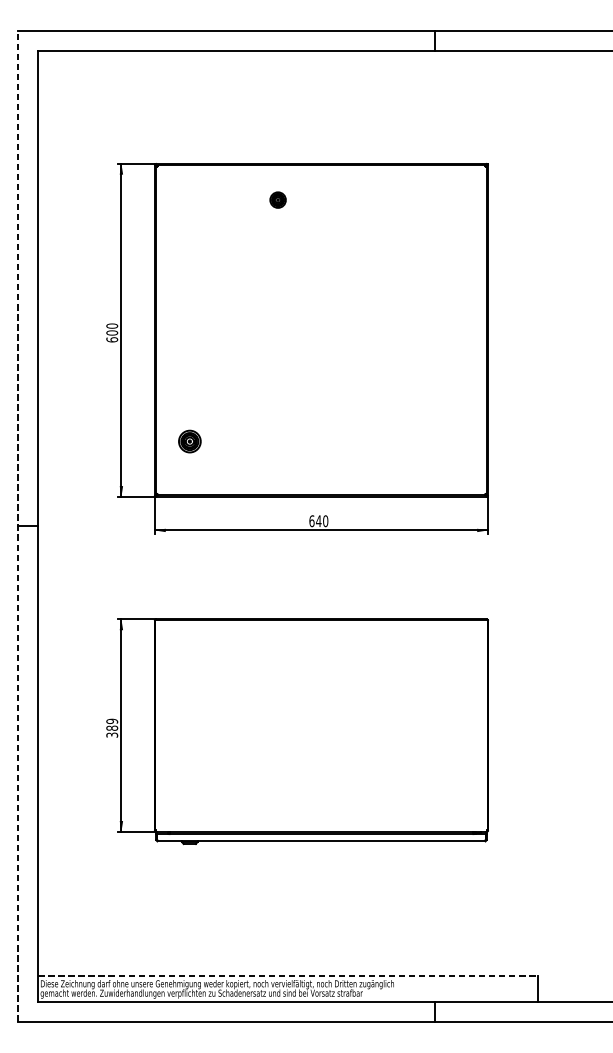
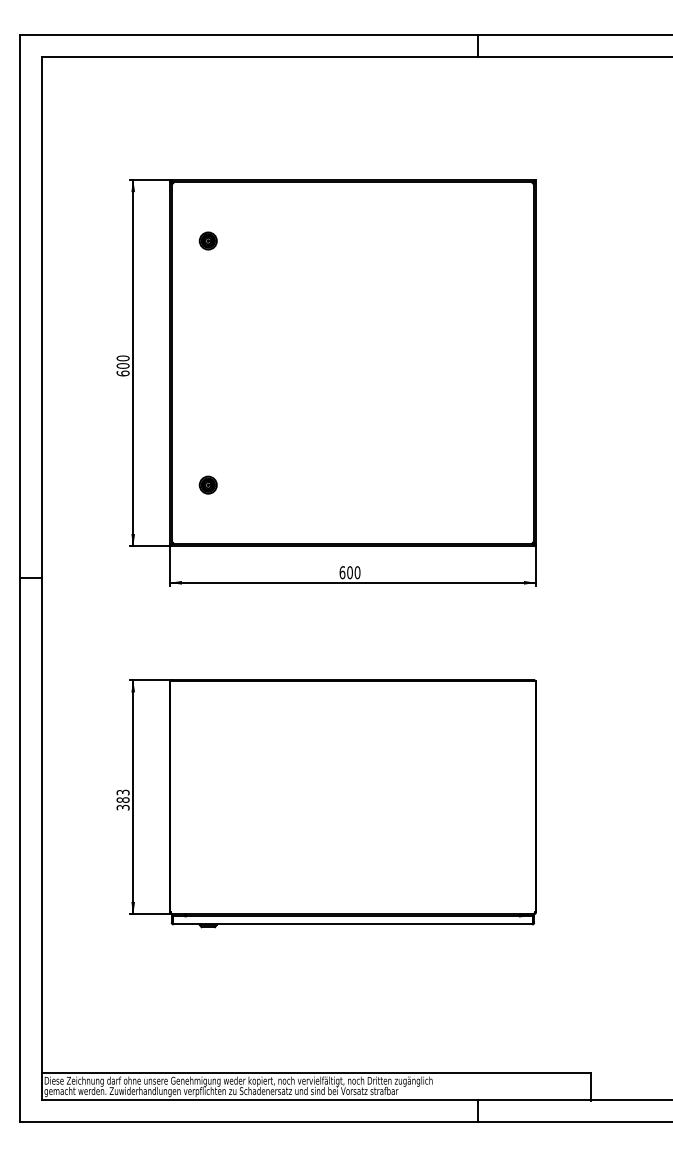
part: (277, 199) -> (207, 240), moved
part: (189, 440) -> (207, 484), size x0.71
text: (318, 521) -> (349, 572), 640 -> 600
line: (18, 526) -> (20, 578), dashed -> solid
text: (111, 721) -> (122, 792), 389 -> 383
line: (288, 976) -> (316, 1072), dashed -> solid

